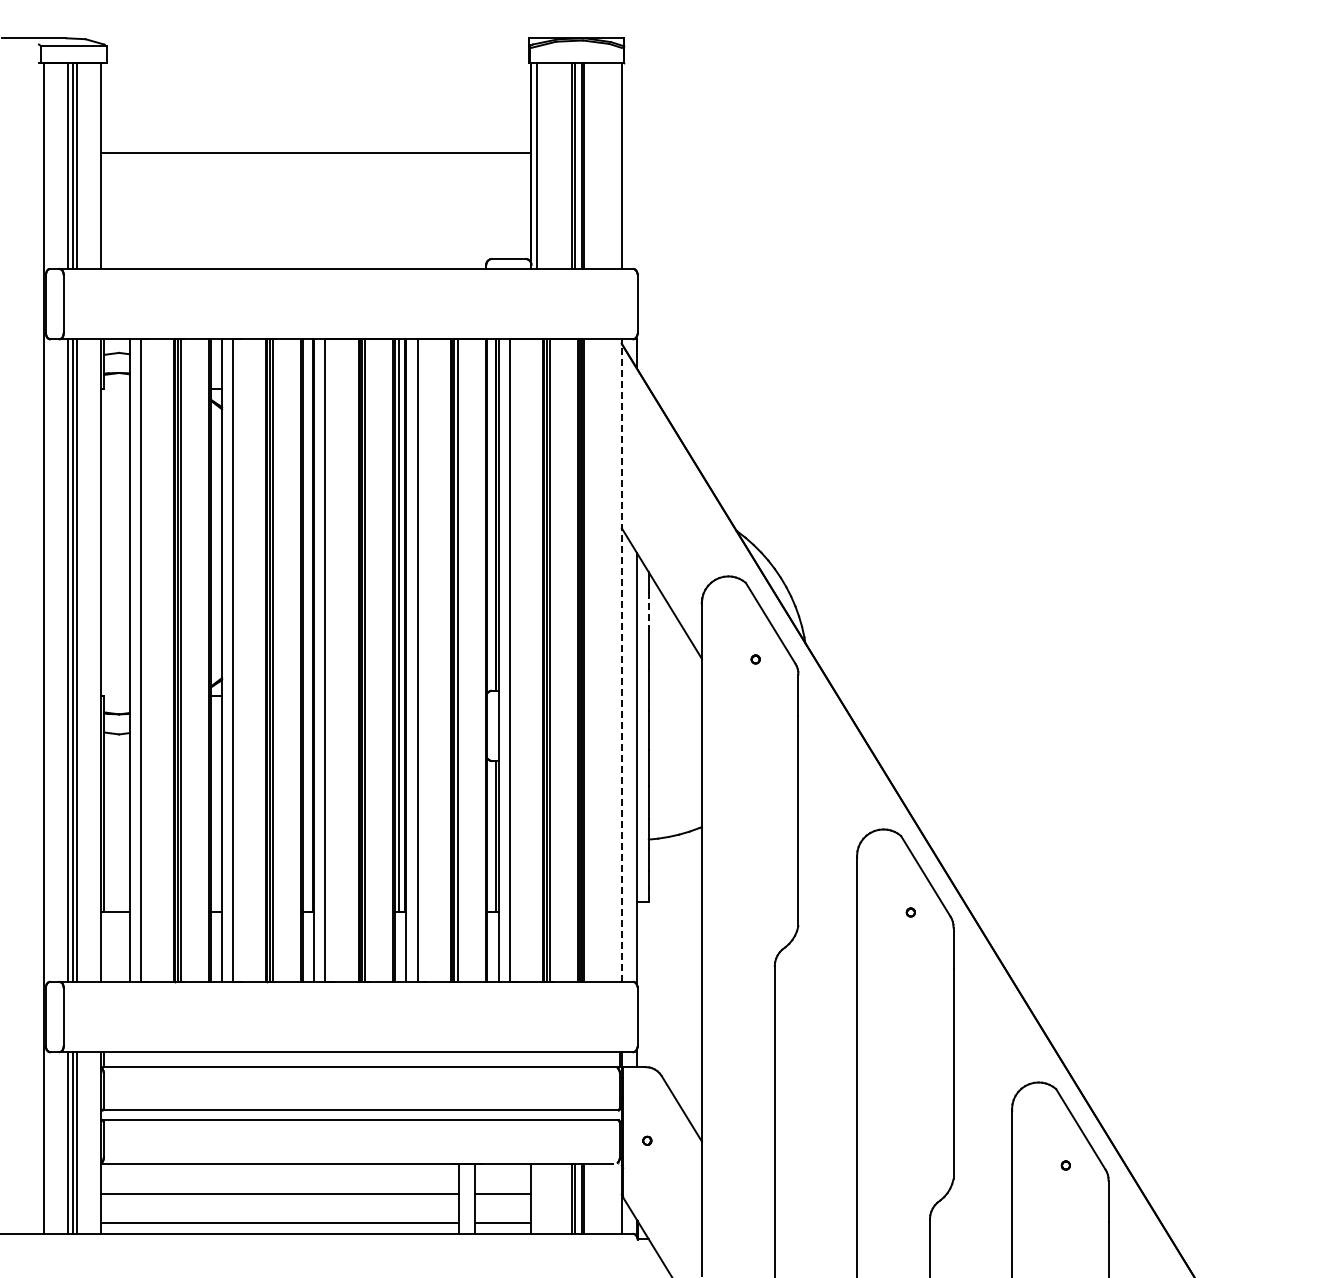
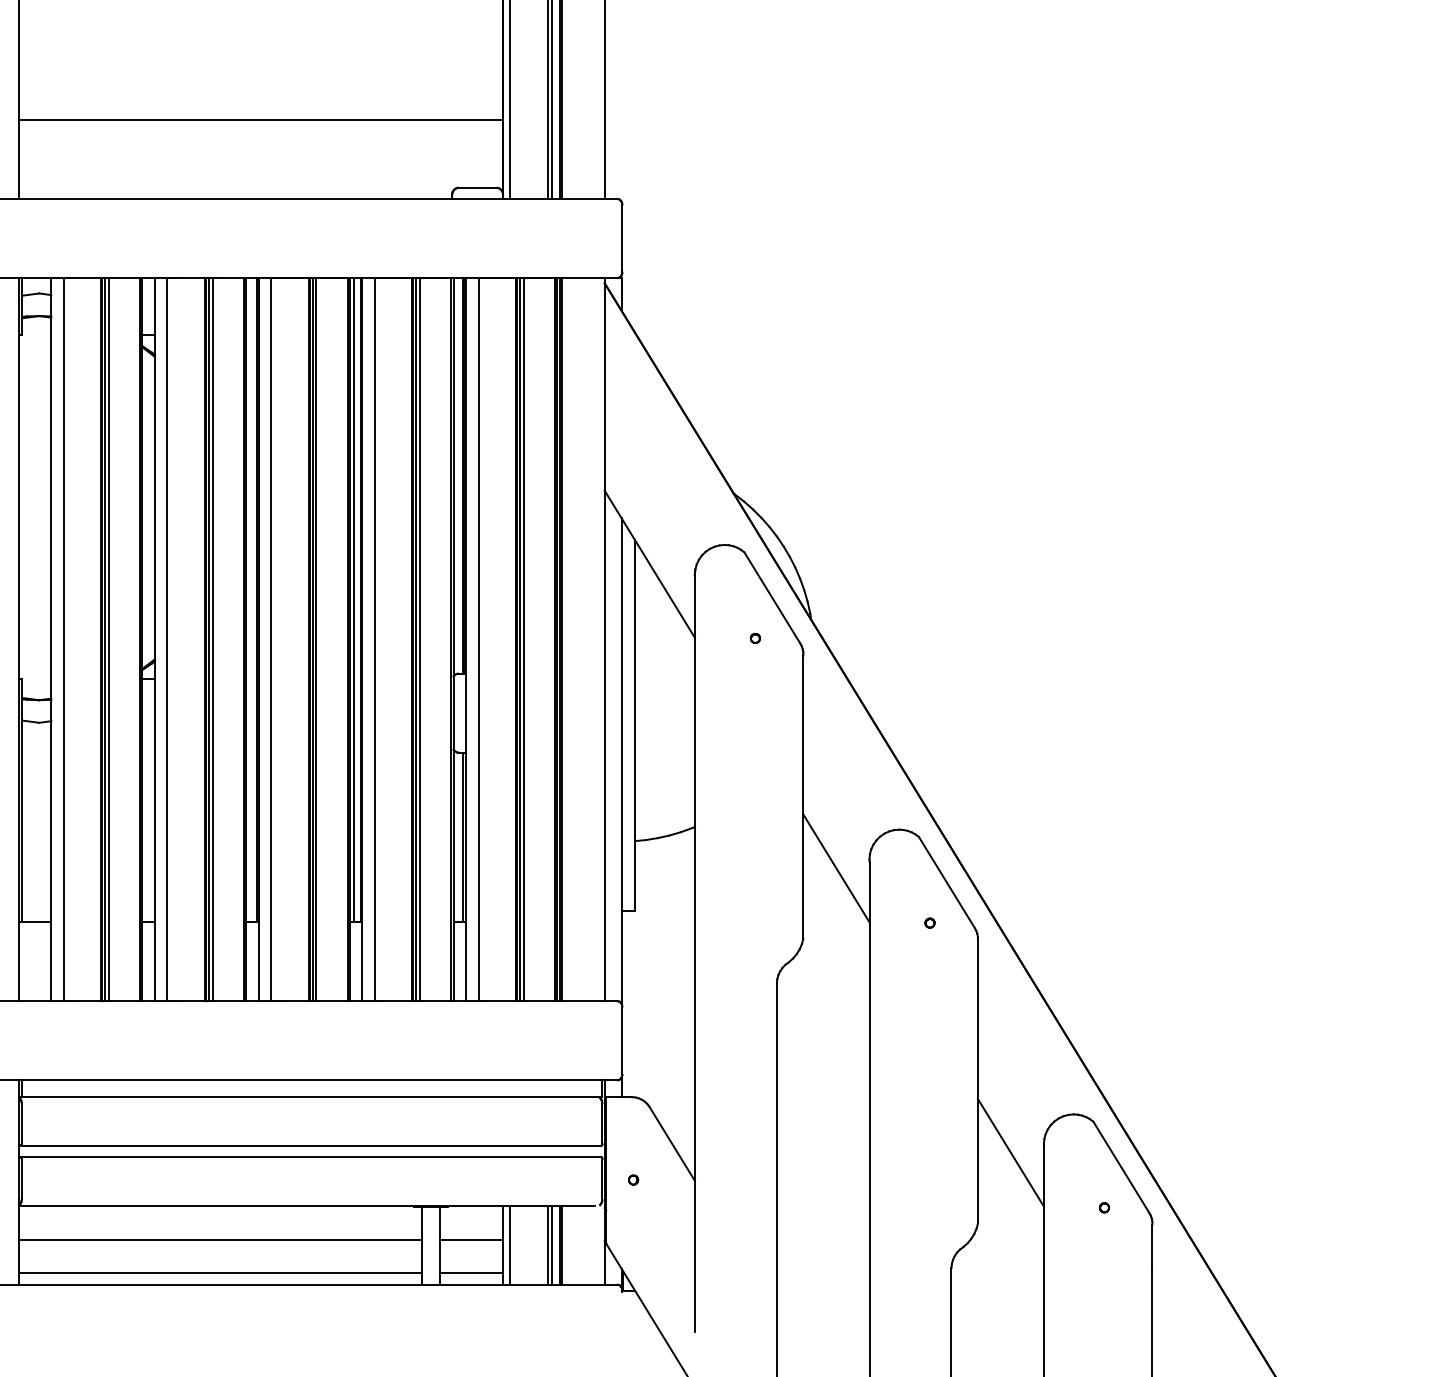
line: (316, 152) -> (261, 119), moved
line: (648, 611) -> (634, 584), dashed -> solid
line: (621, 660) -> (604, 639), dashed -> solid
line: (827, 863) -> (836, 868), added
line: (982, 1116) -> (1010, 1152), added
line: (537, 1198) -> (509, 1244), added

